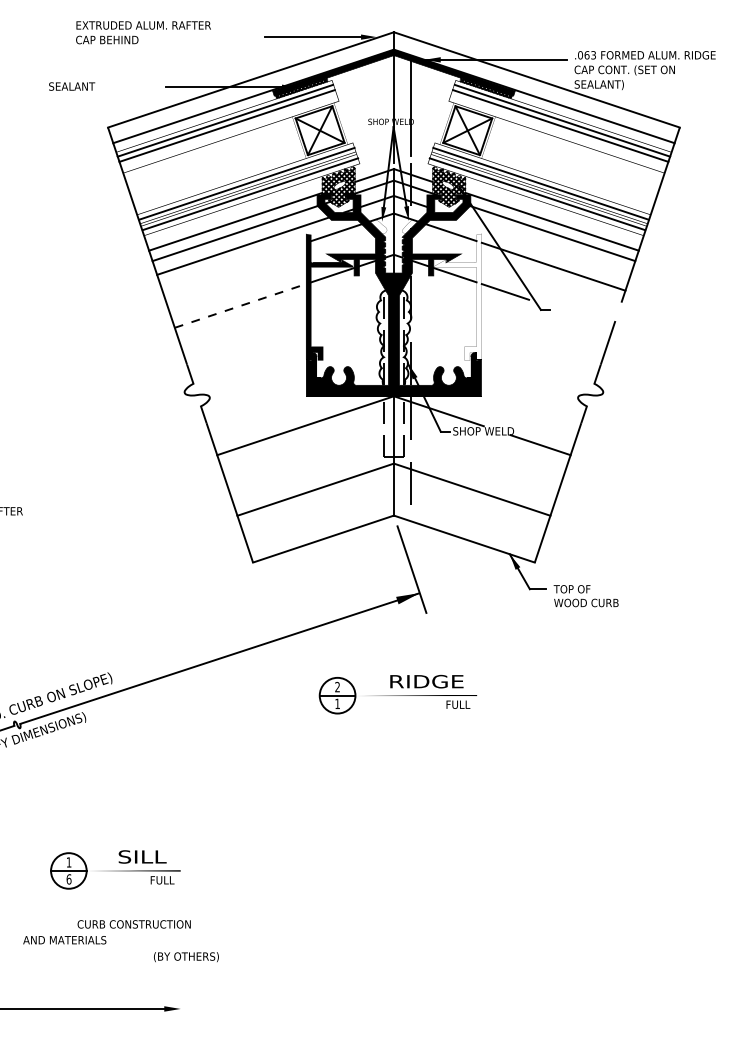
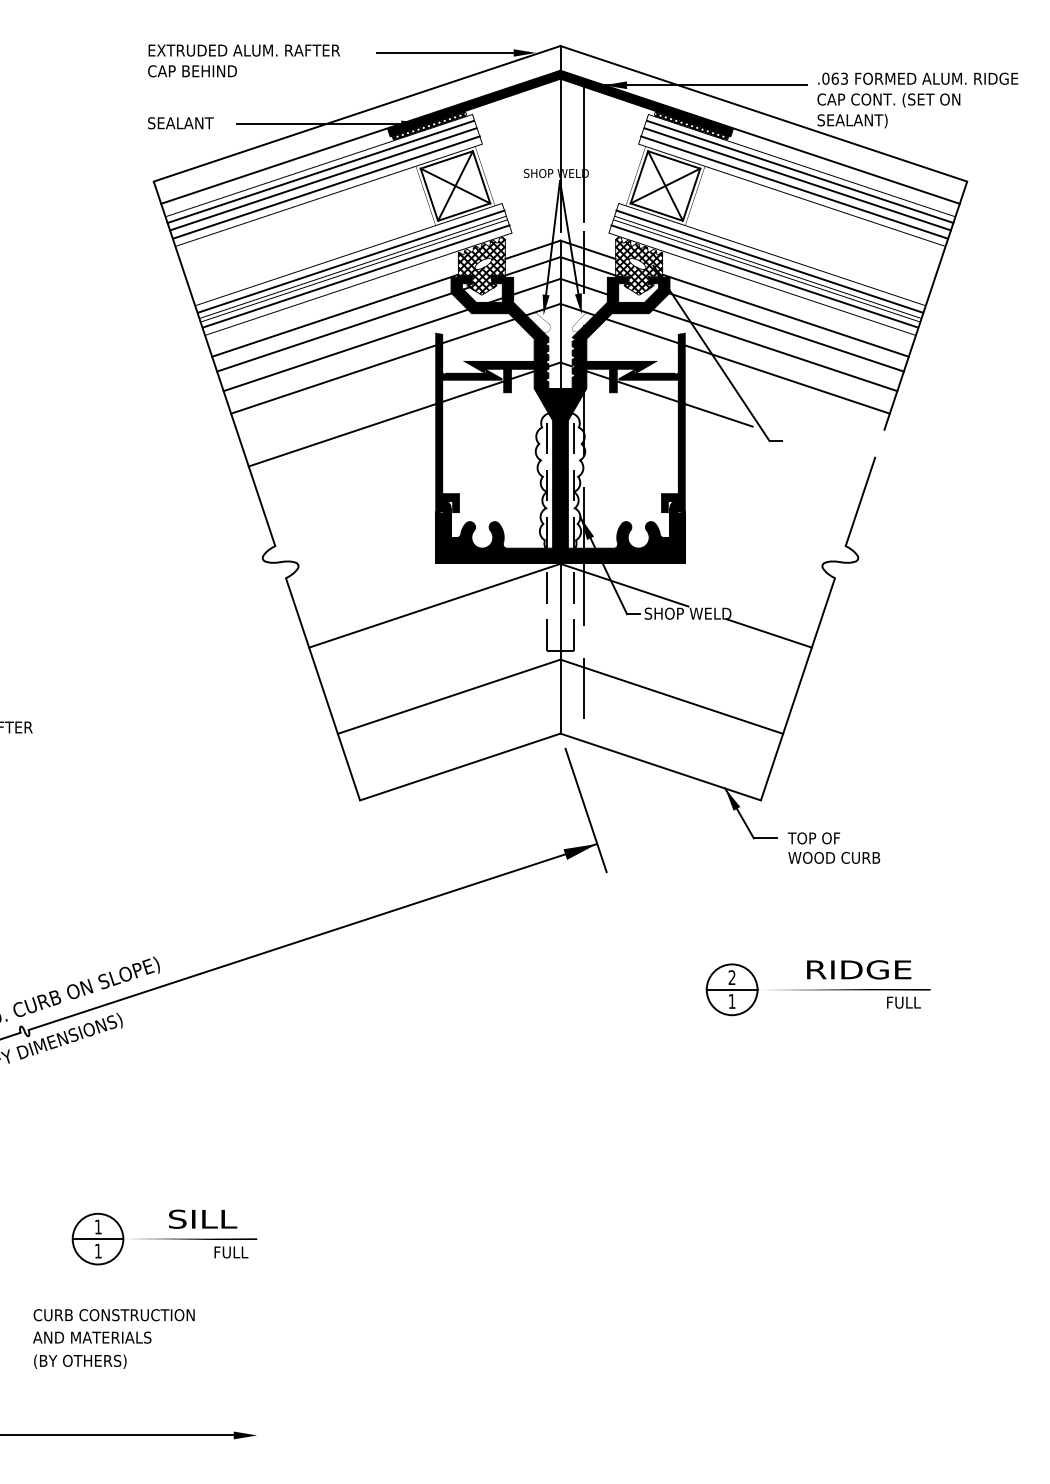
text: (143, 32) -> (244, 60), moved
text: (72, 86) -> (181, 123), moved
line: (229, 131) -> (326, 187), added
line: (557, 131) -> (793, 187), added
line: (544, 245) -> (774, 349), added
line: (234, 266) -> (333, 379), added
fill: (457, 296) -> (650, 421), added
line: (240, 305) -> (342, 434), dashed -> solid
part: (397, 694) -> (817, 988), moved
text: (68, 879) -> (97, 1251), 6 -> 1
text: (133, 924) -> (113, 1315), moved
text: (186, 957) -> (80, 1362), moved

